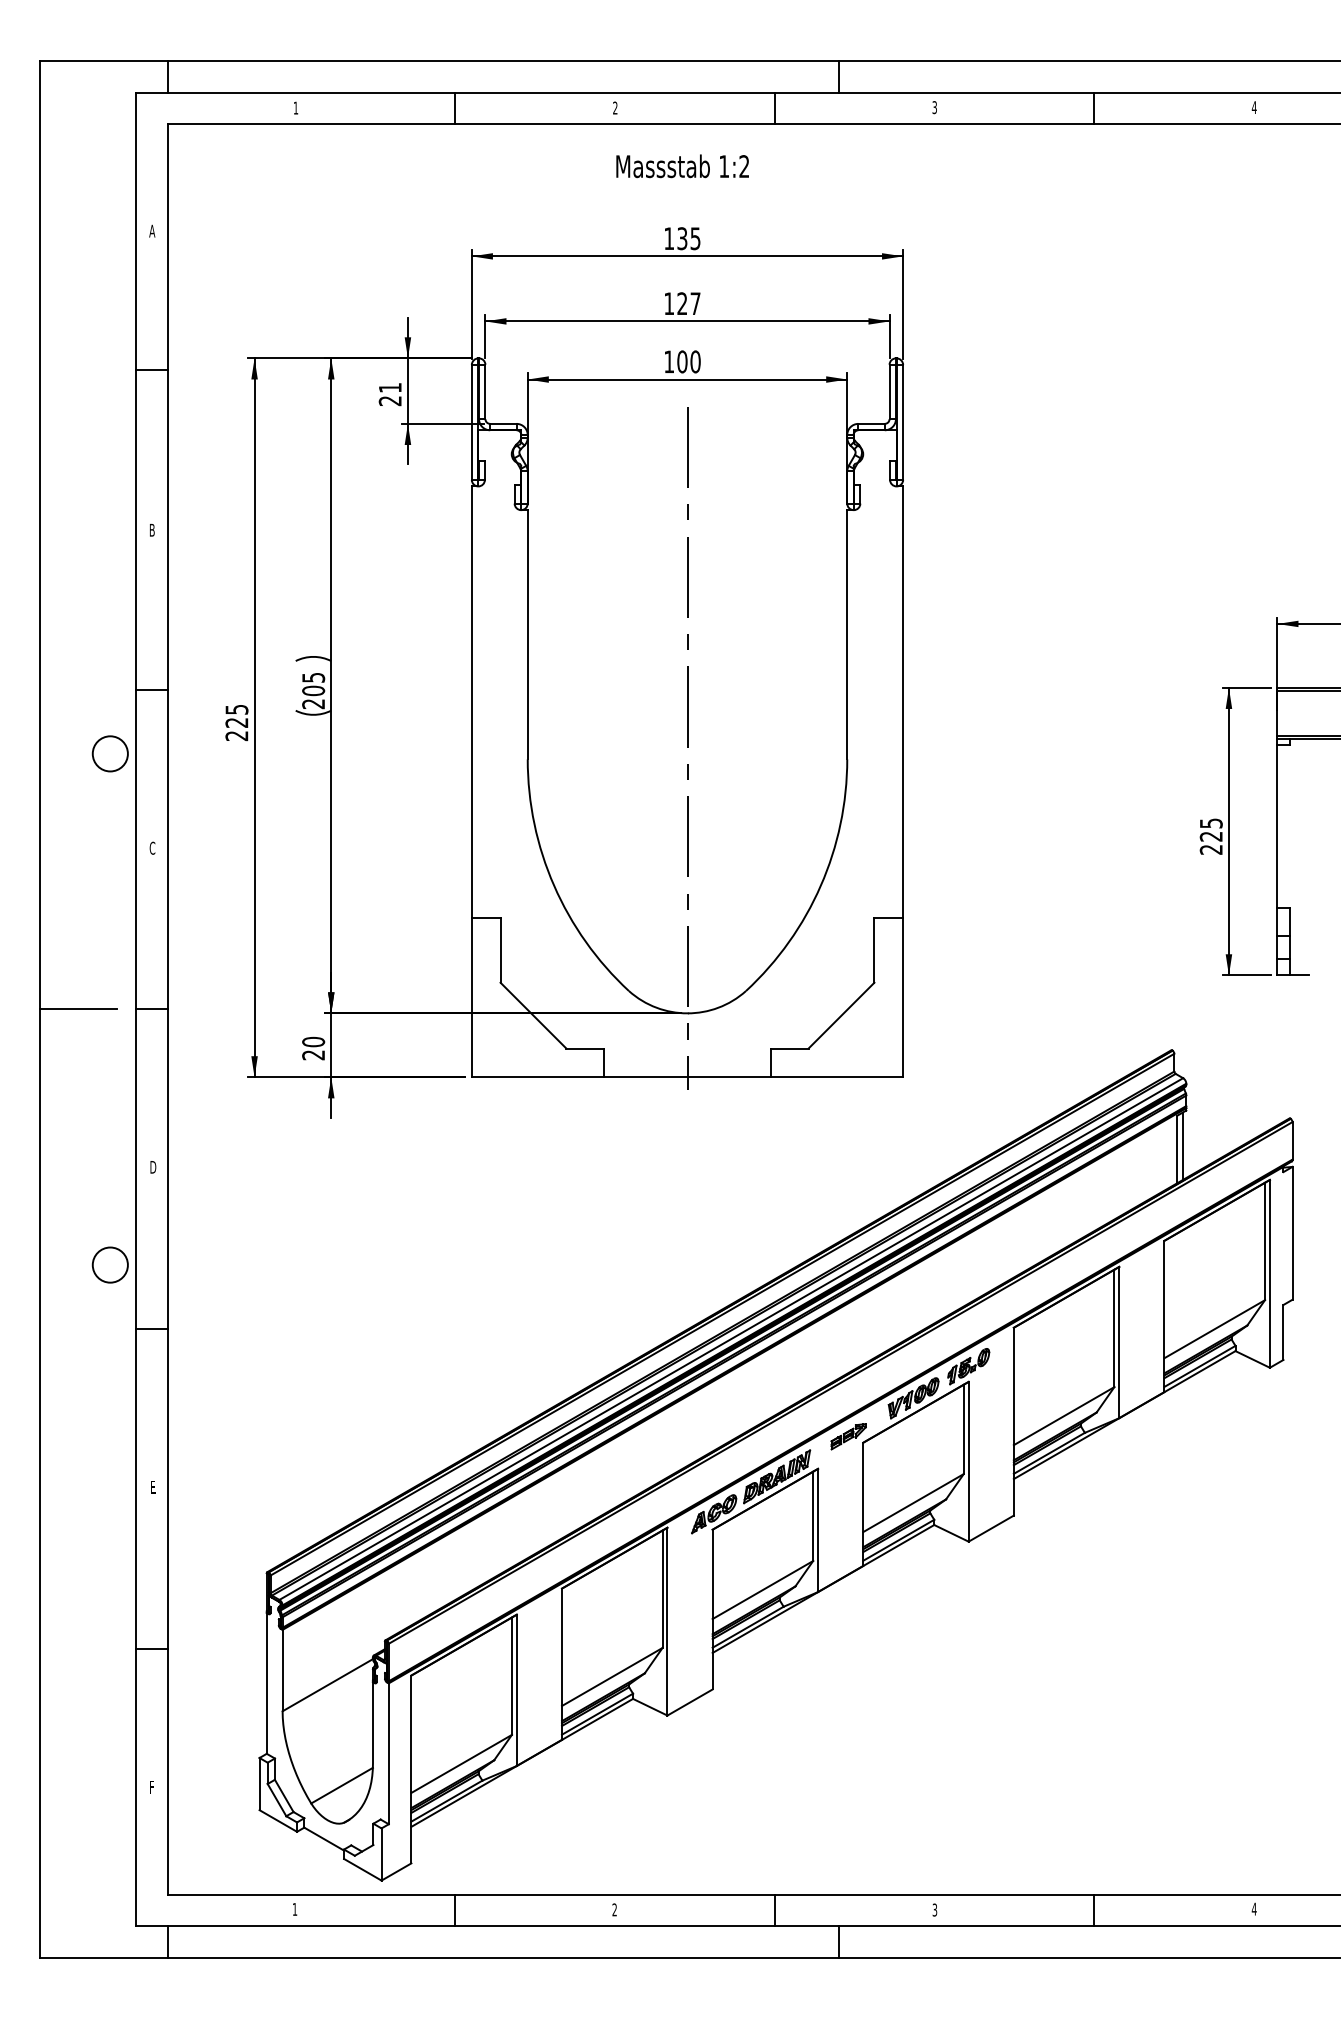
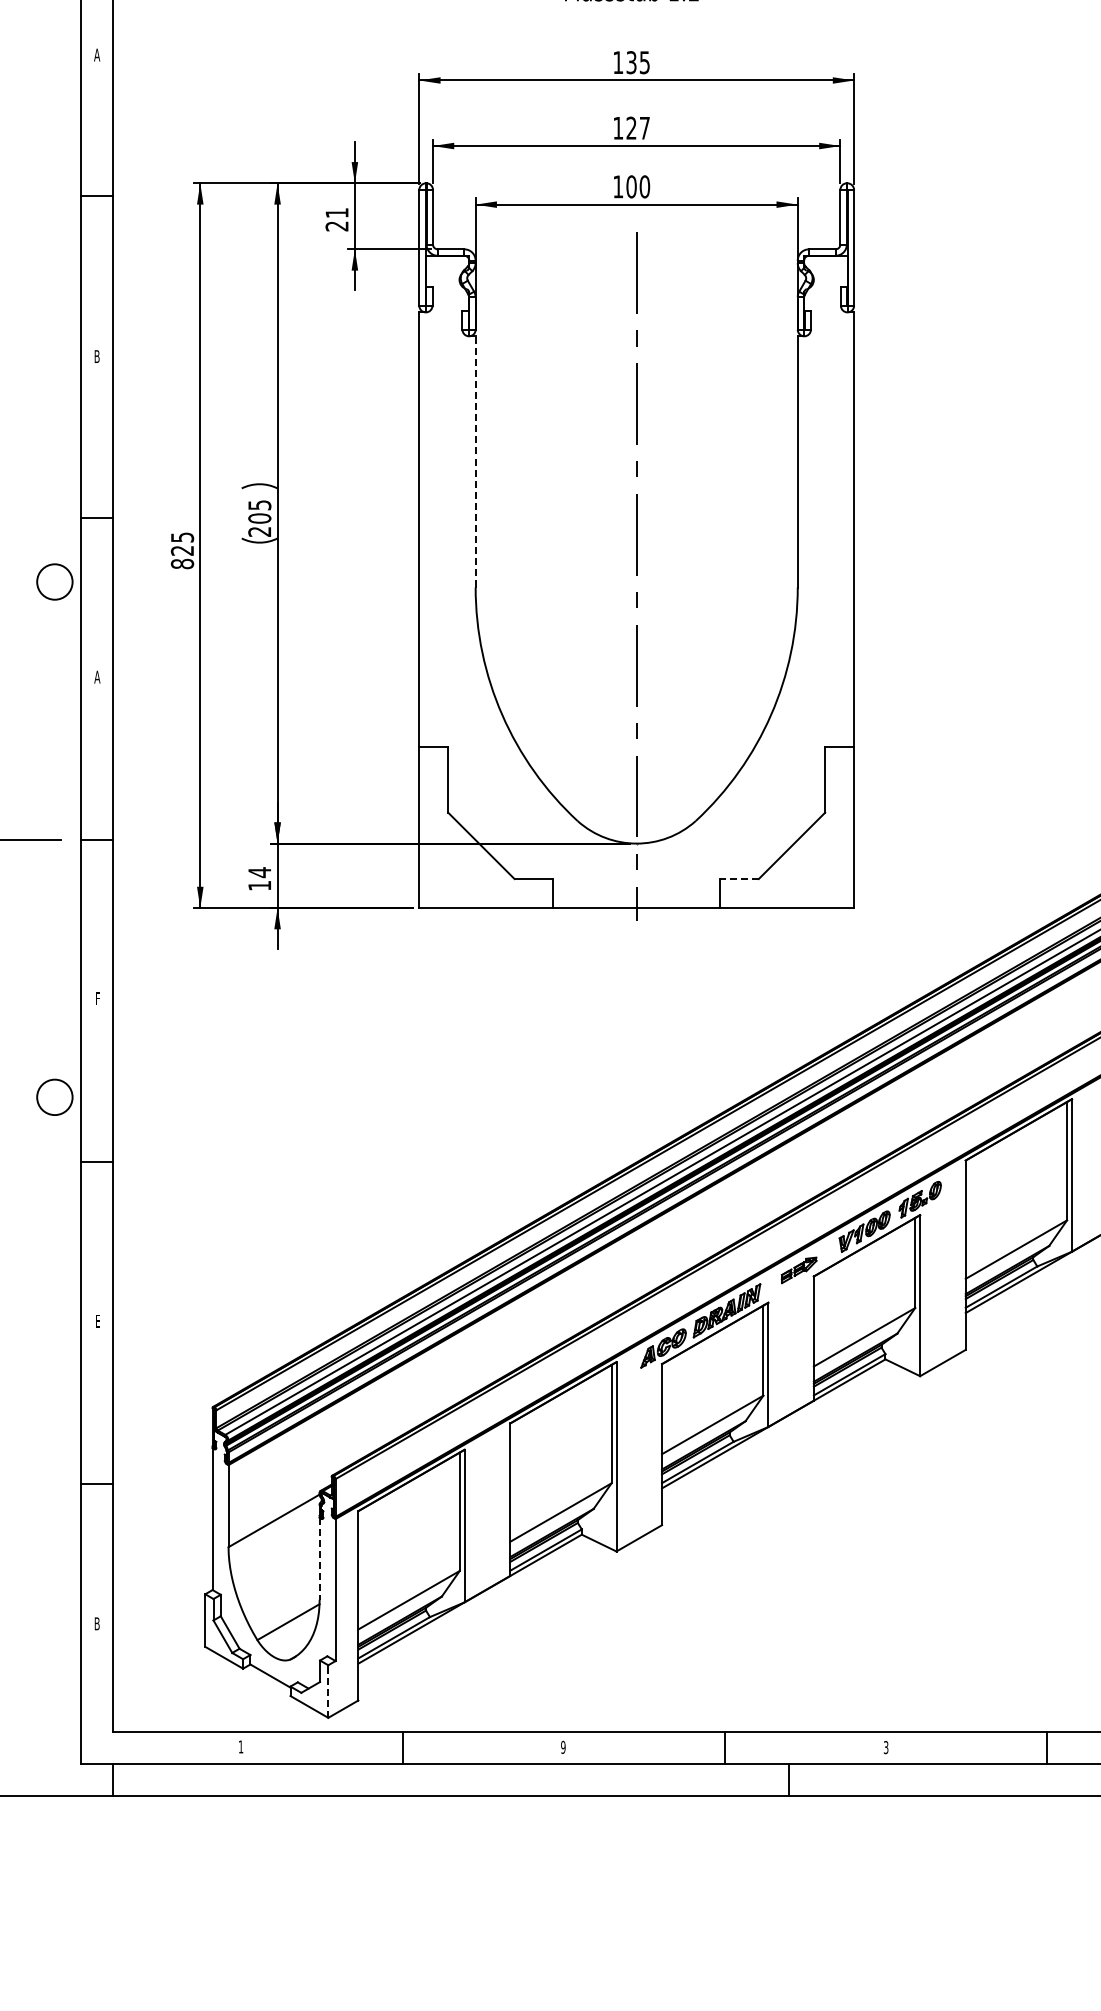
line: (527, 634) -> (475, 461), solid -> dashed
text: (236, 736) -> (182, 564), 225 -> 825
text: (152, 847) -> (97, 676), C -> A
text: (313, 1048) -> (259, 879), 20 -> 14
line: (789, 1048) -> (739, 879), solid -> dashed
text: (153, 1167) -> (98, 998), D -> F
line: (372, 1722) -> (319, 1558), solid -> dashed
text: (152, 1787) -> (97, 1624), F -> B
line: (381, 1854) -> (328, 1691), solid -> dashed
text: (614, 1909) -> (563, 1746), 2 -> 9

